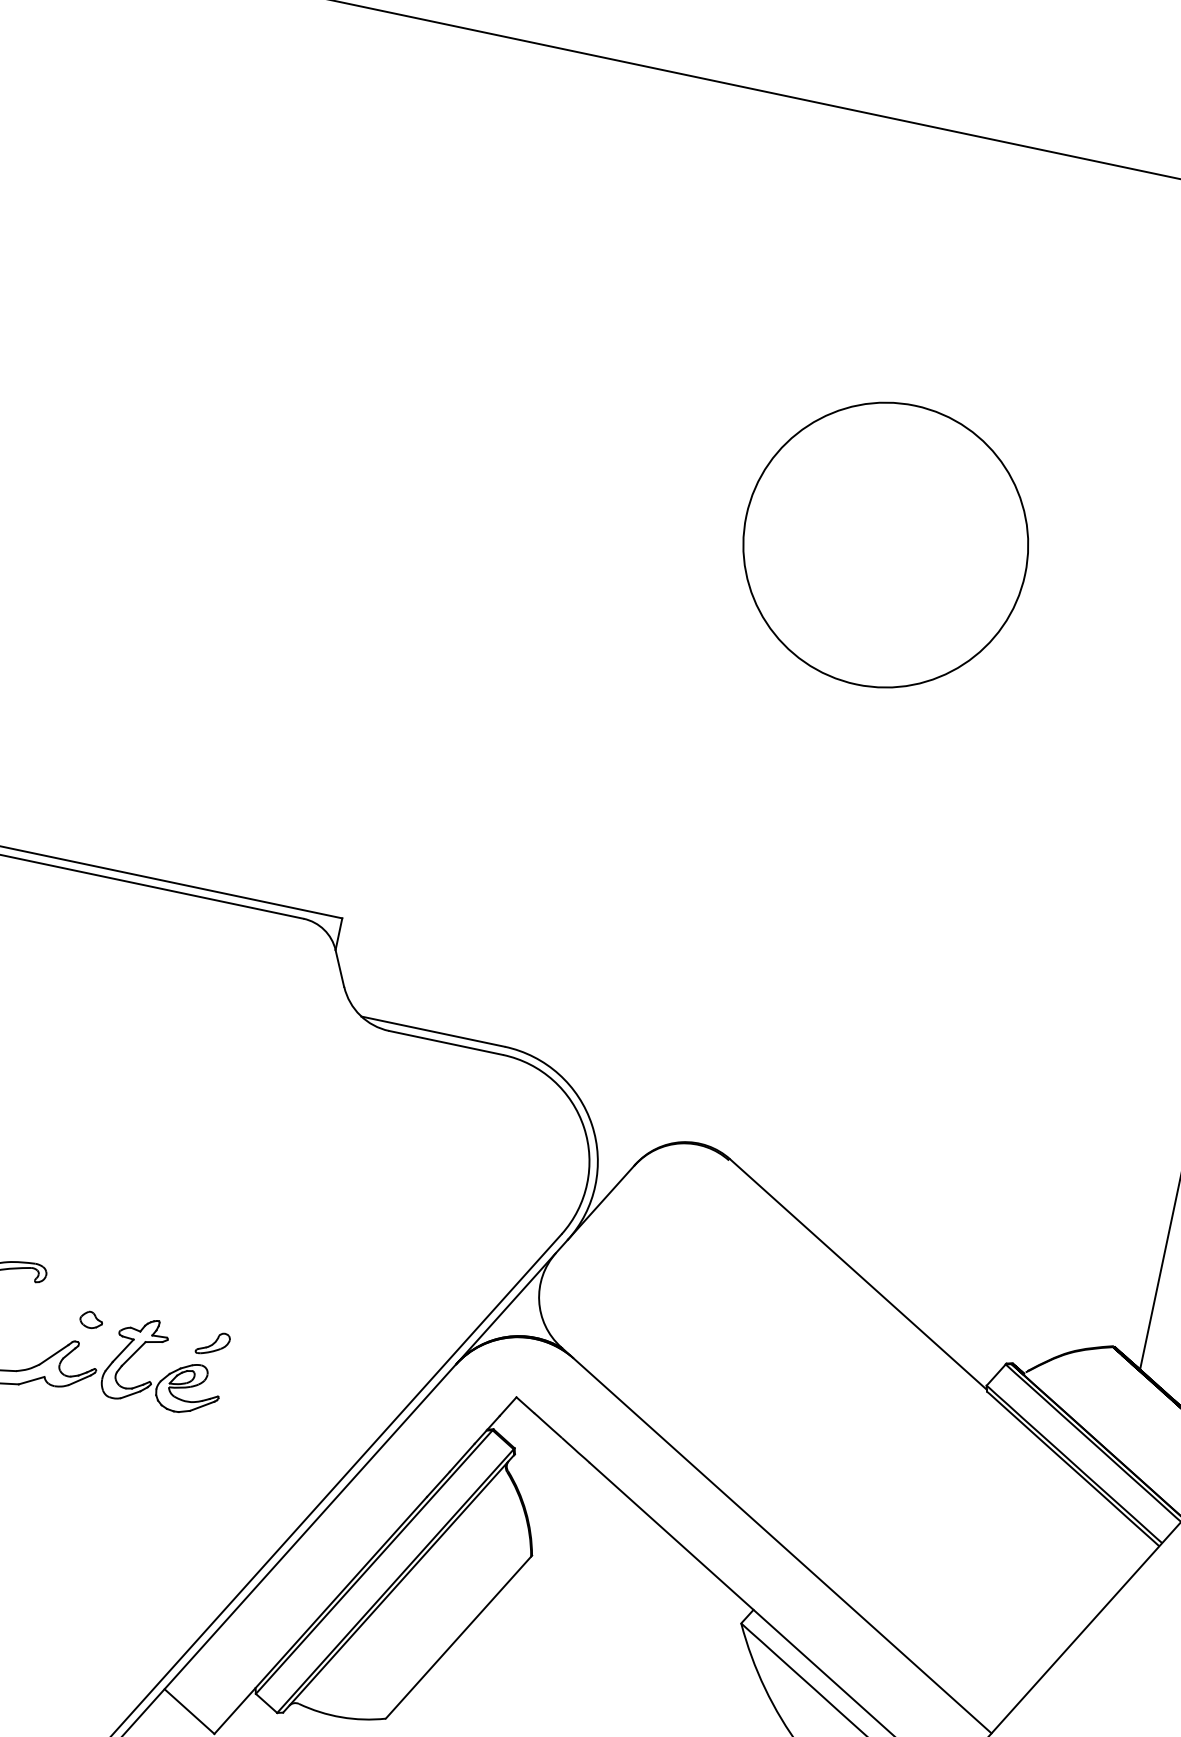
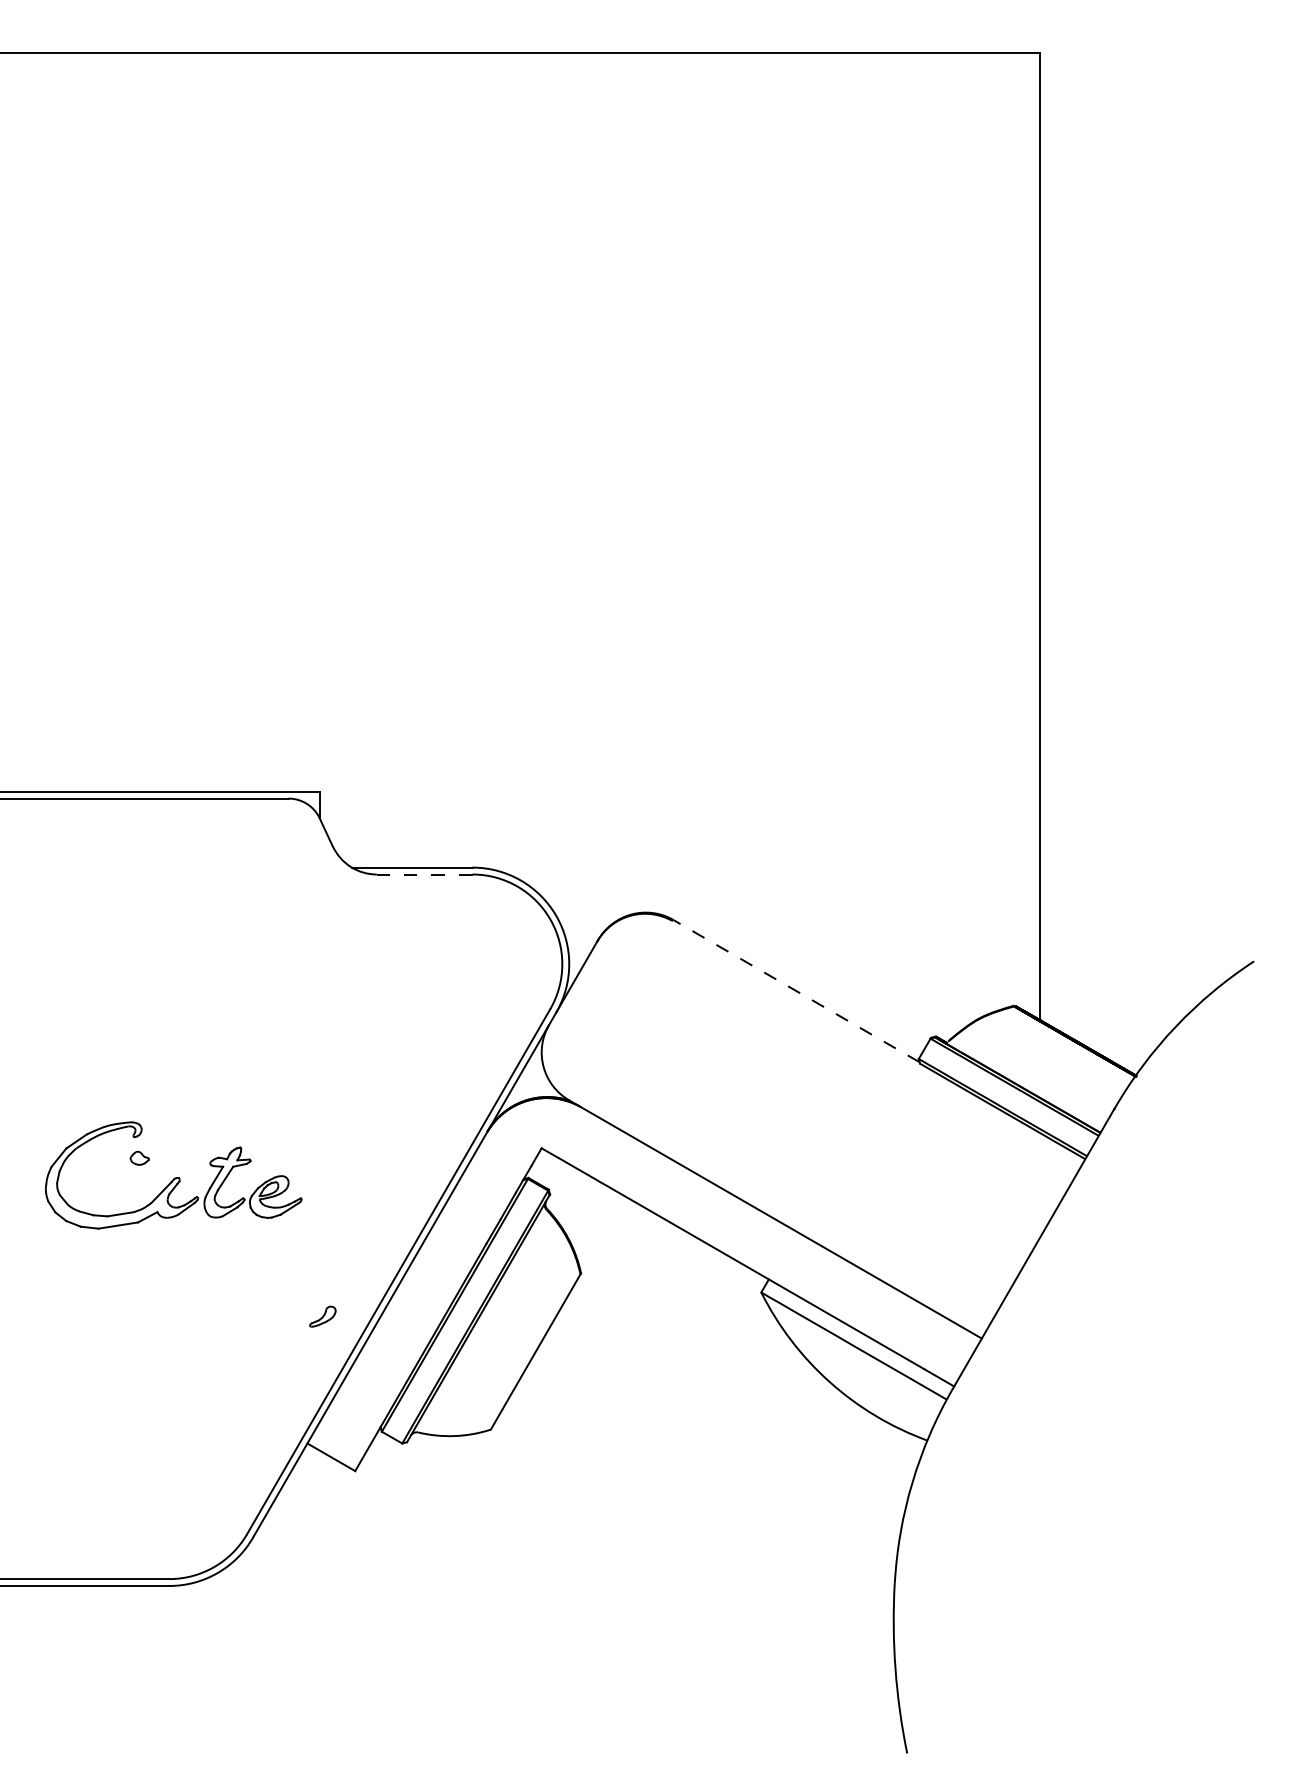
circle: (885, 545) -> (694, 398), removed
line: (445, 1042) -> (424, 874), solid -> dashed
line: (858, 1273) -> (796, 990), solid -> dashed
part: (91, 1319) -> (139, 1157), moved
part: (212, 1343) -> (322, 1316), moved

